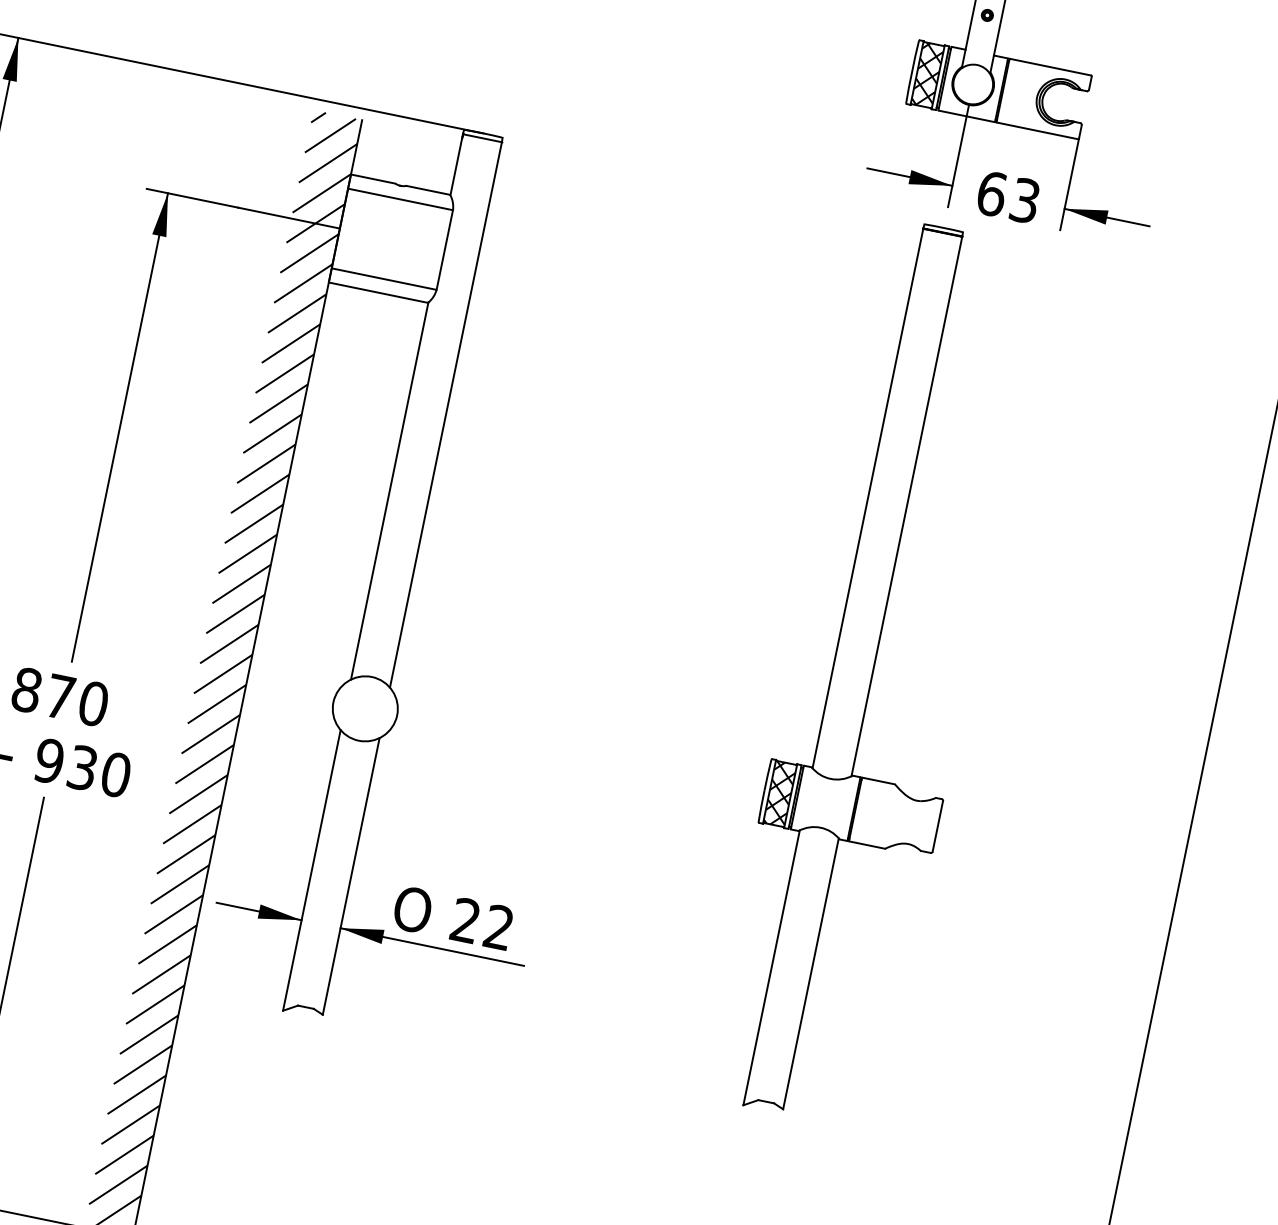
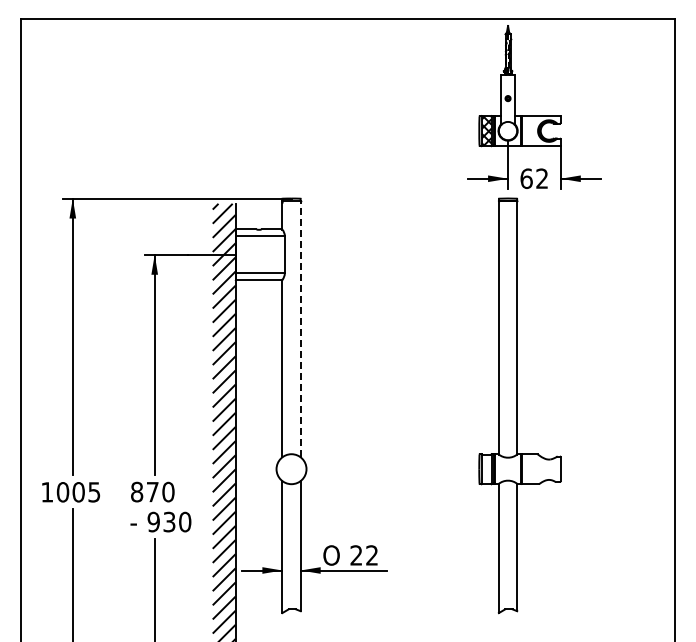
text: (1025, 200) -> (542, 178), 63 -> 62
line: (445, 413) -> (300, 328), solid -> dashed
hatch: (780, 792) -> (486, 468), removed

